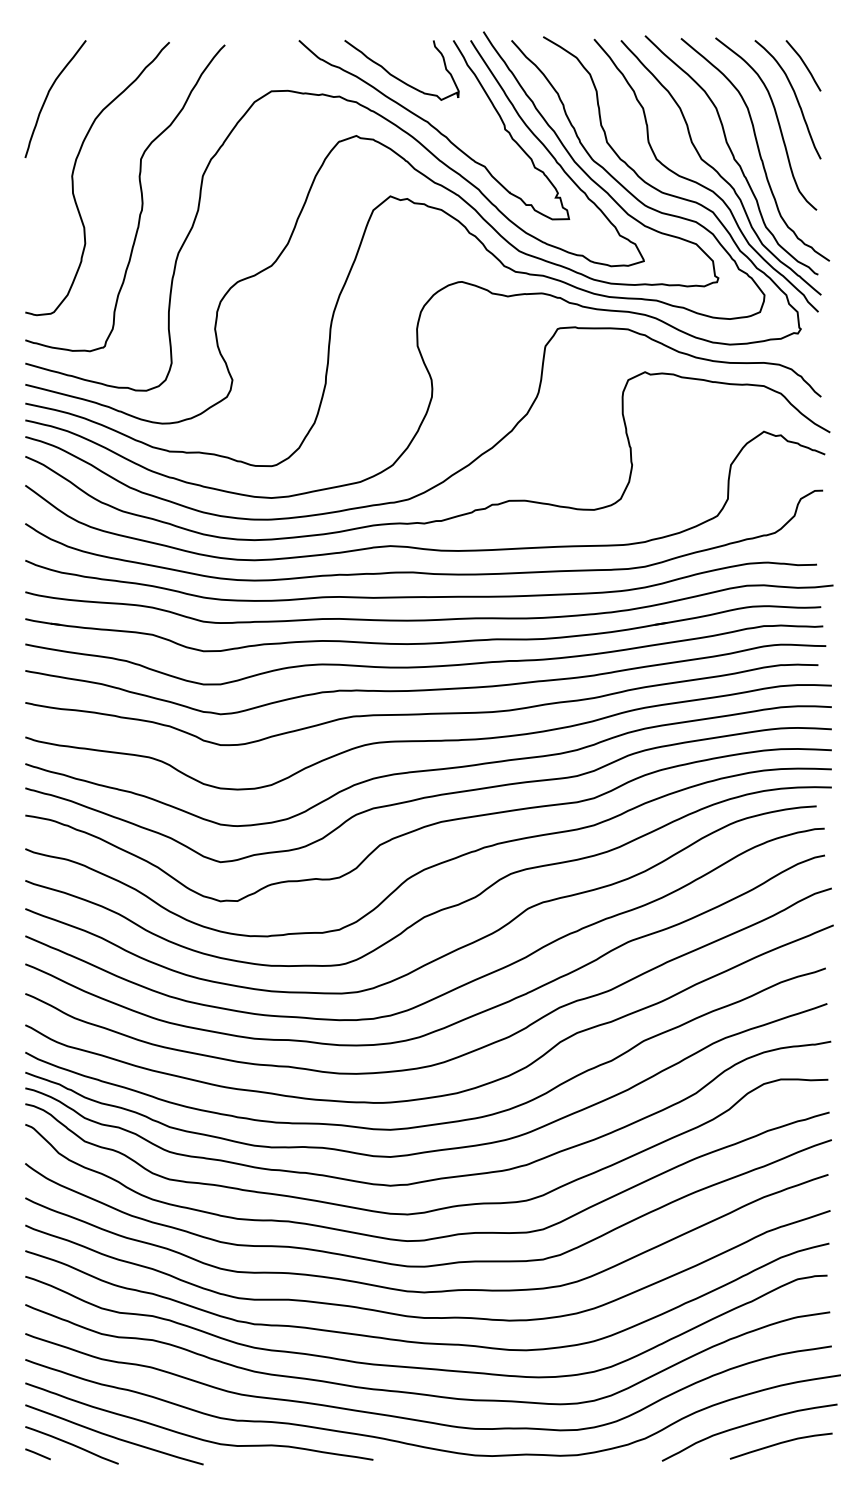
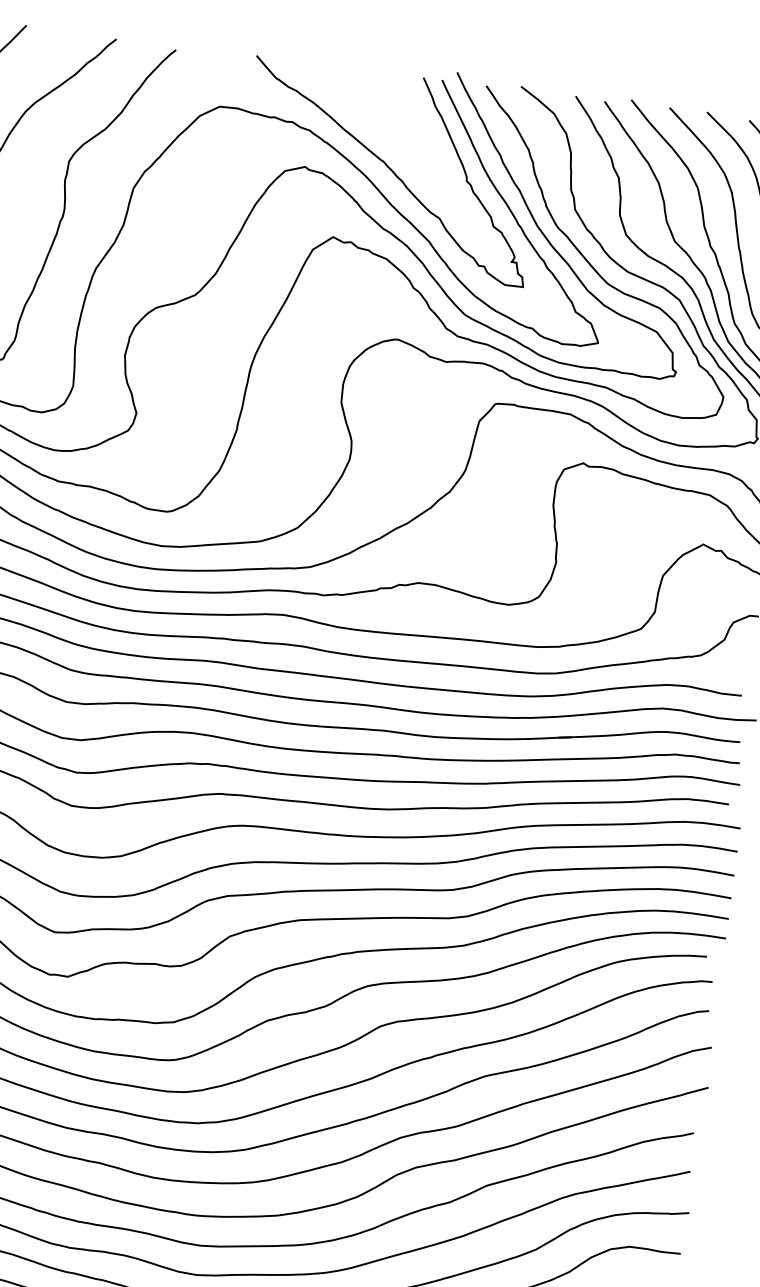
curve: (397, 77) -> (357, 109), removed

